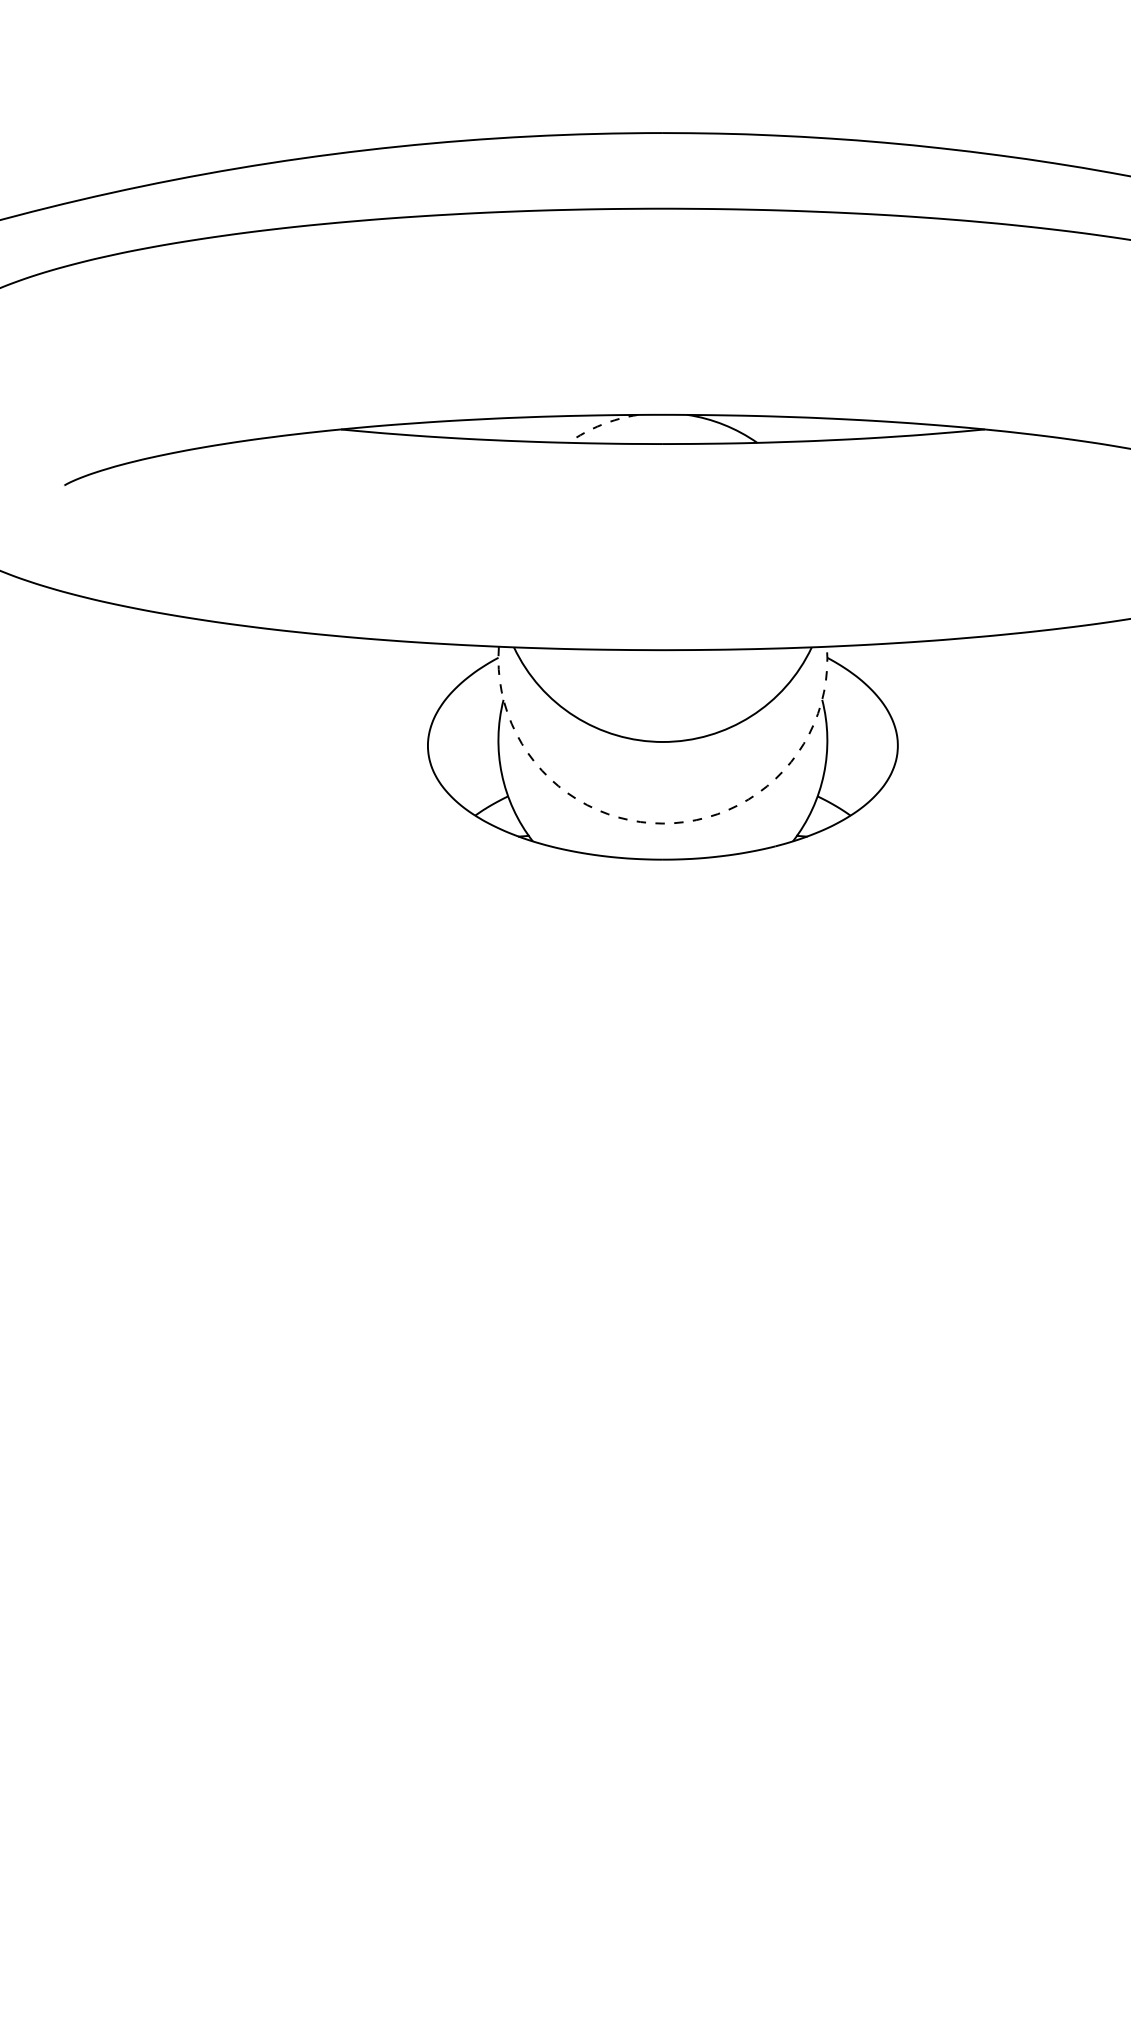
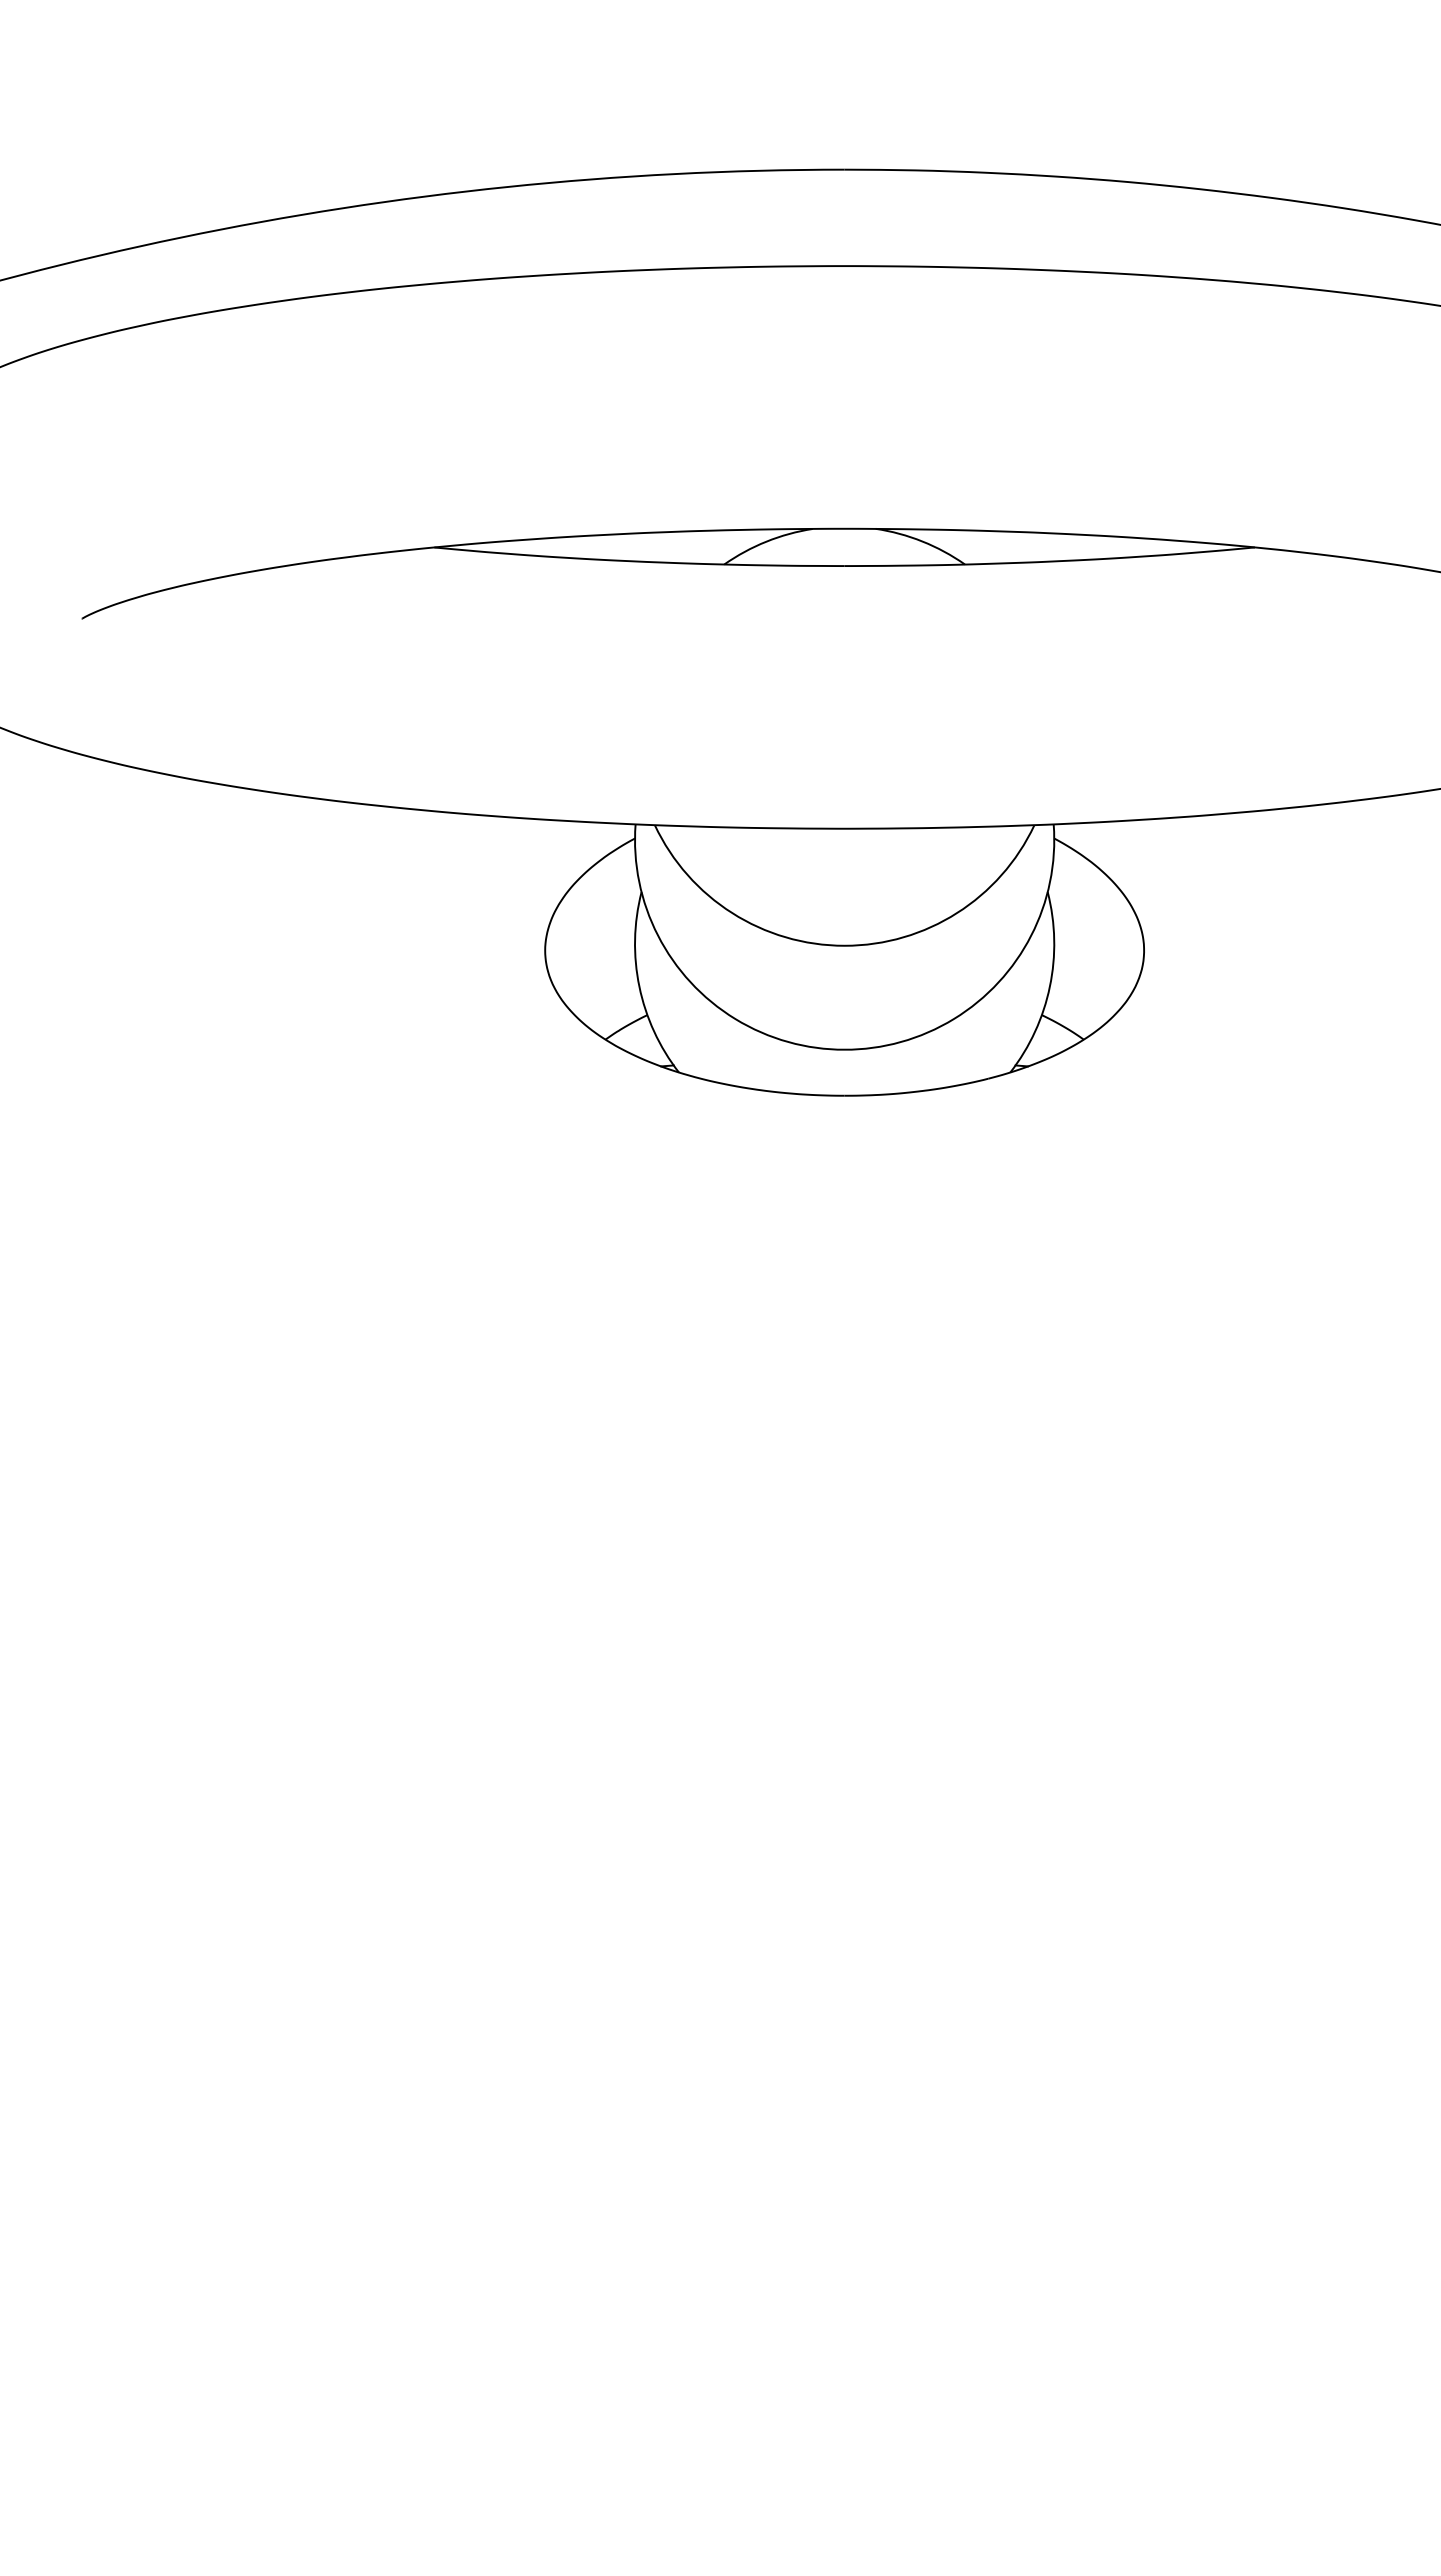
arc: (601, 424) -> (766, 541), dashed -> solid
arc: (662, 823) -> (844, 1049), dashed -> solid

